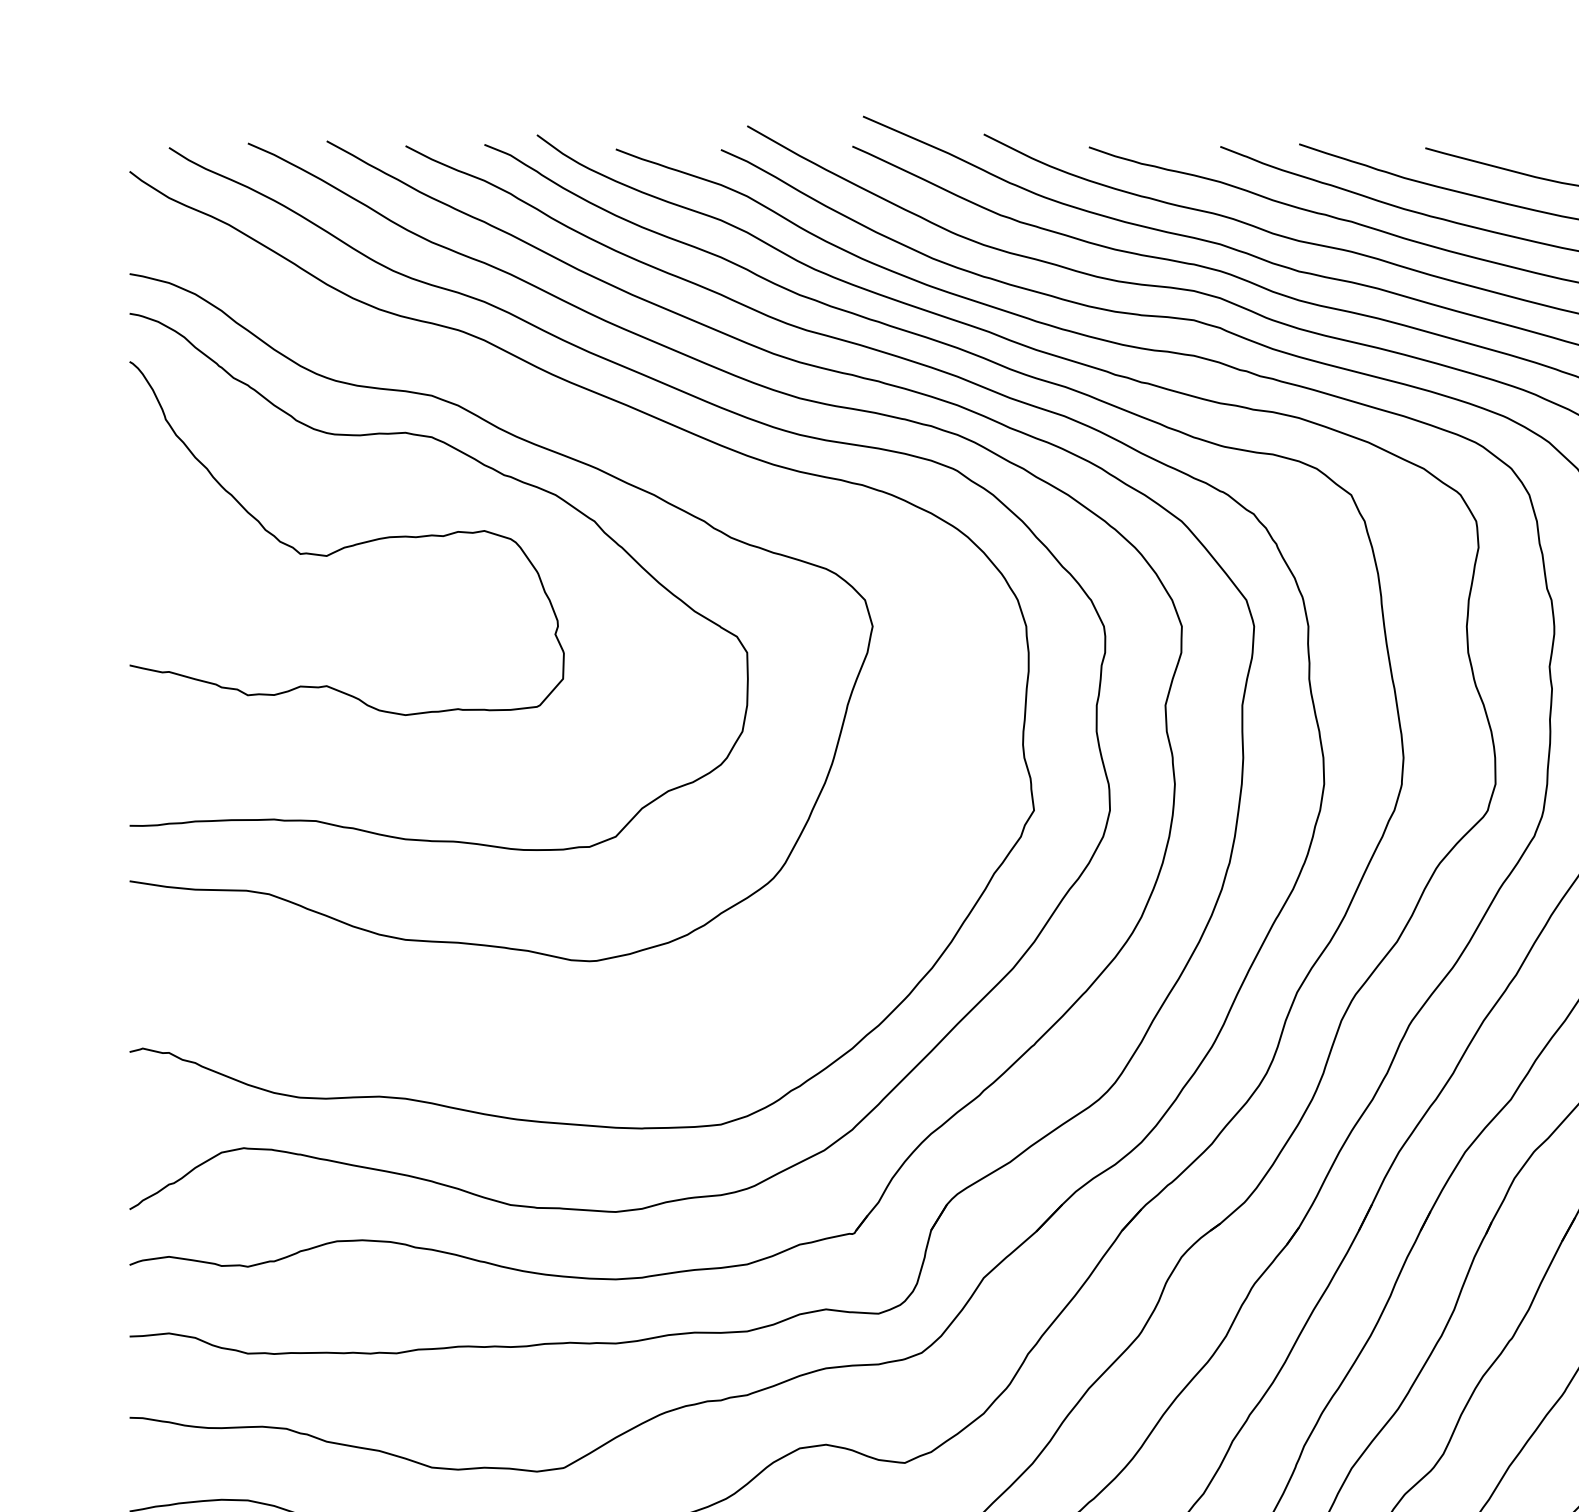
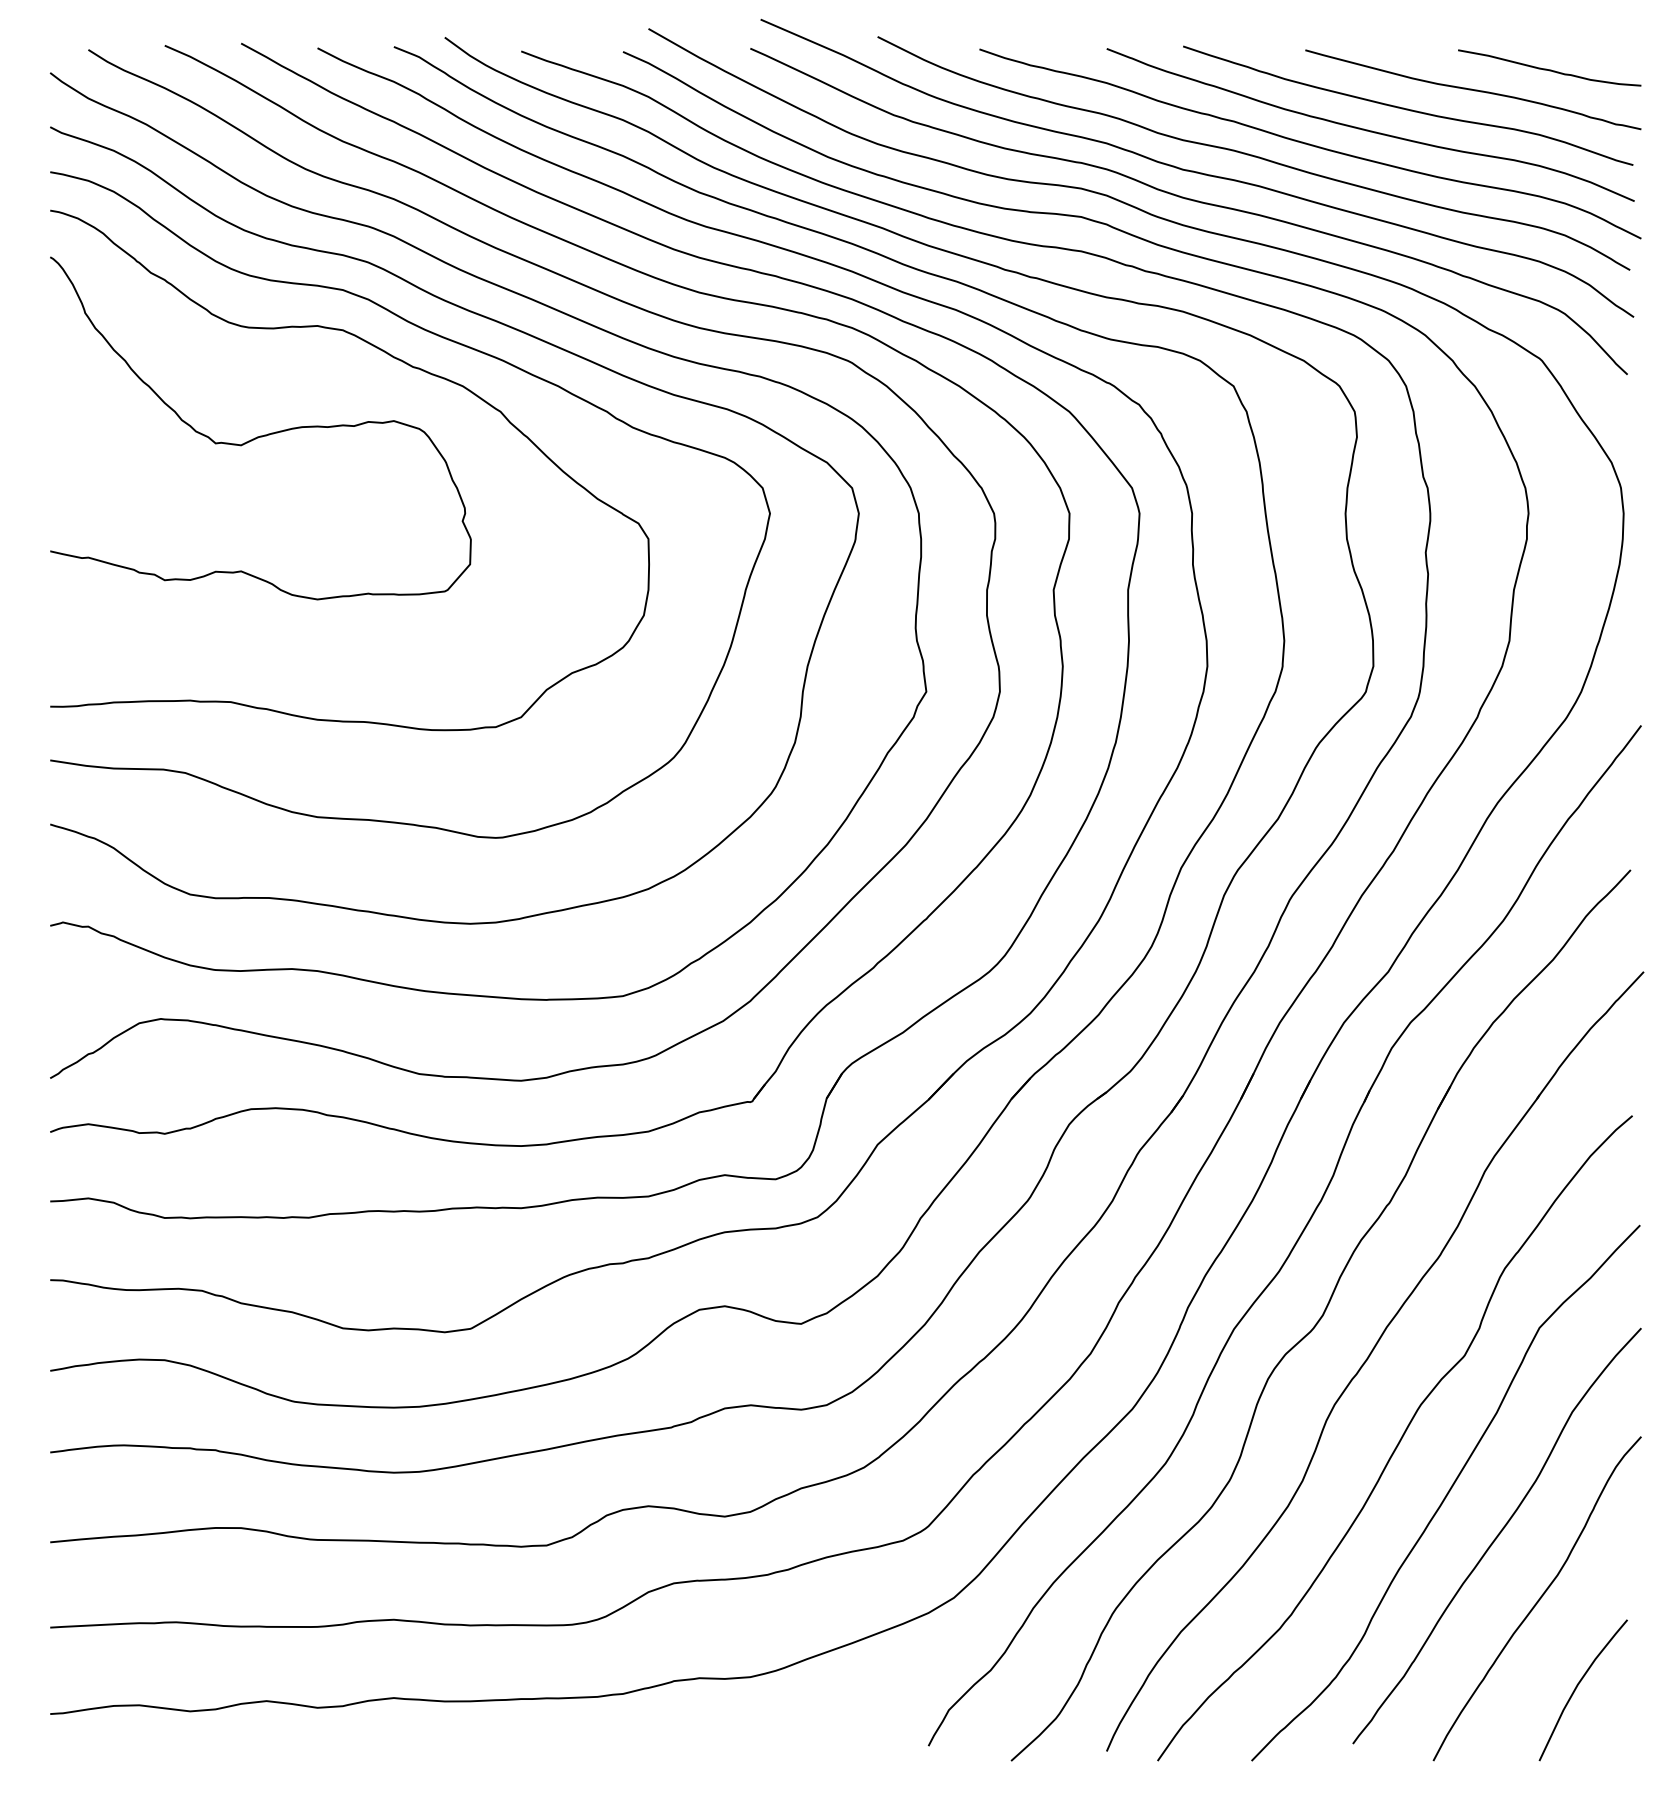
curve: (629, 445) -> (534, 338), added

